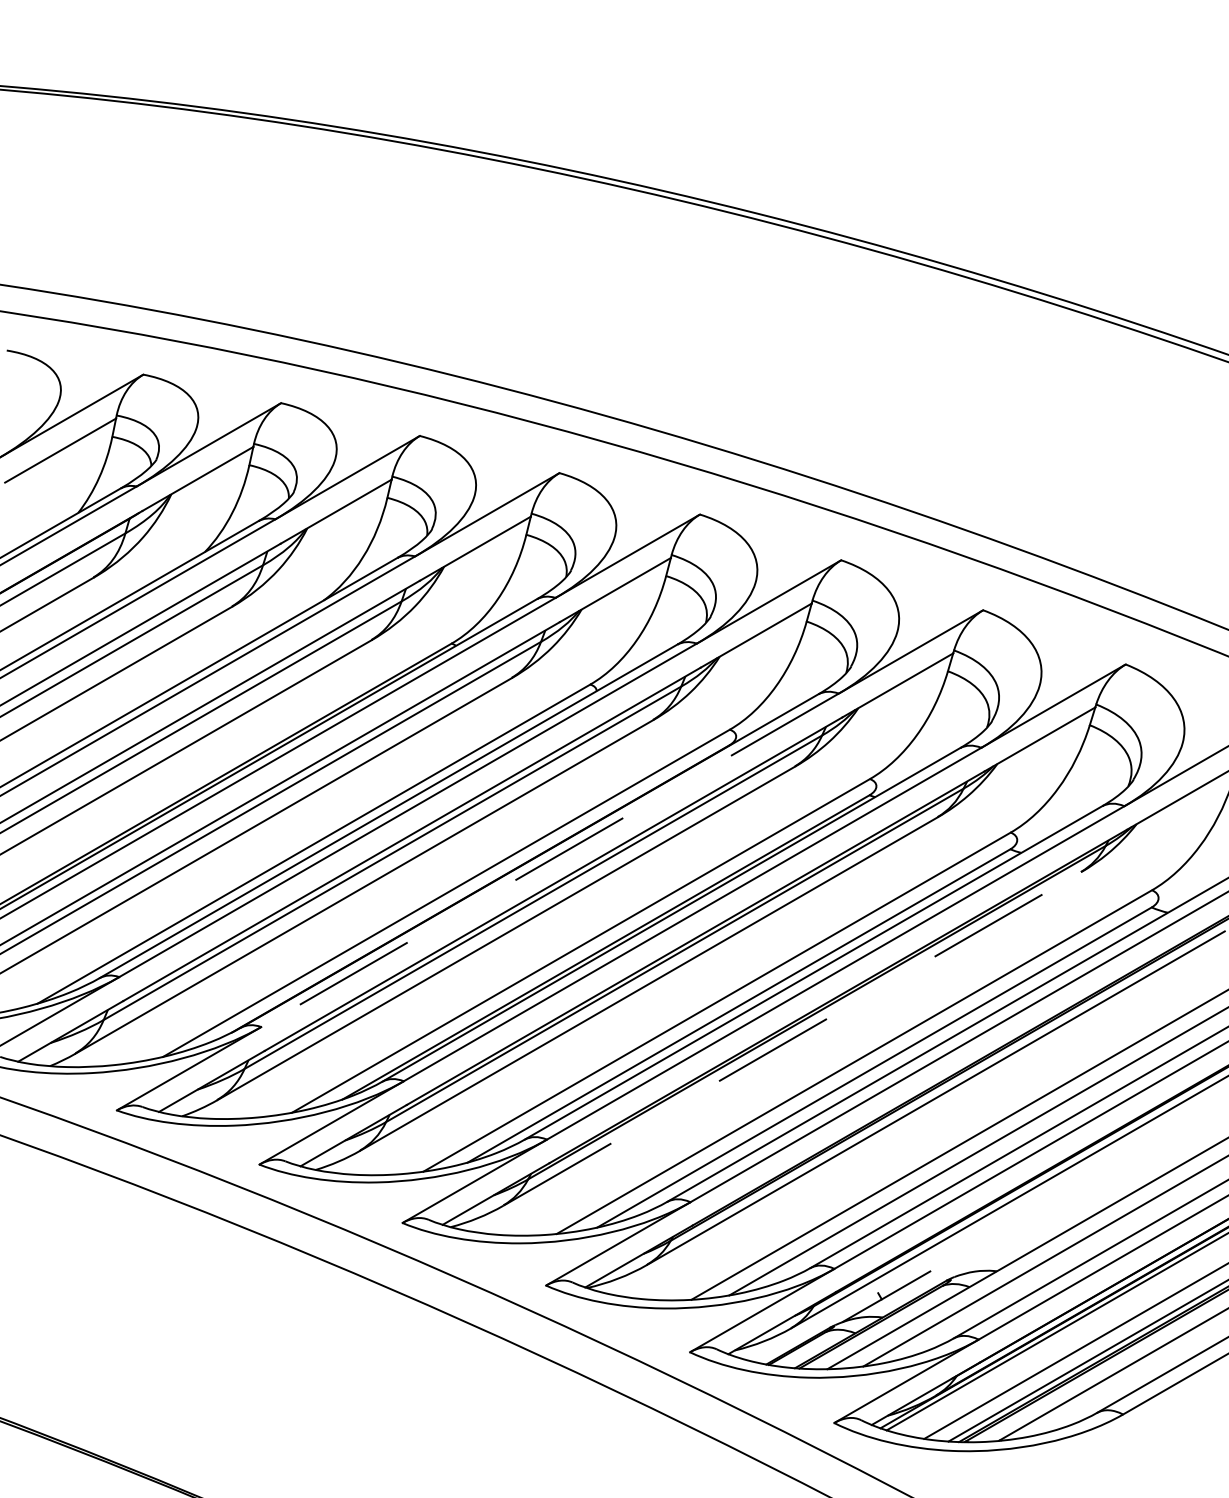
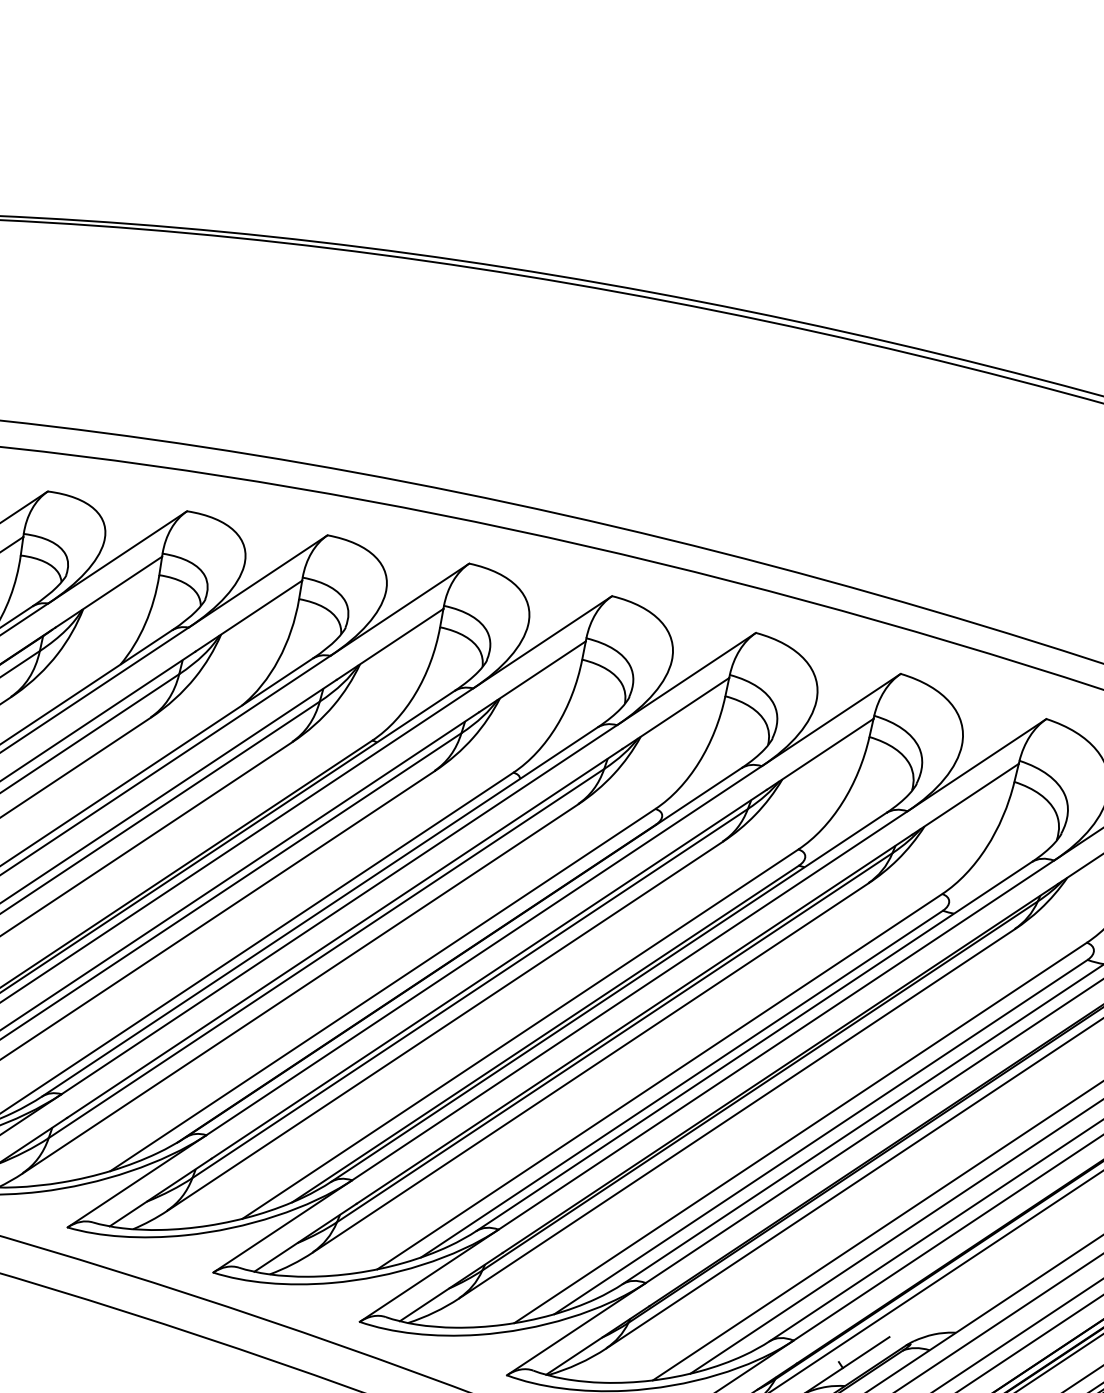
line: (549, 860) -> (483, 950), dashed -> solid
line: (792, 1038) -> (737, 1113), dashed -> solid

